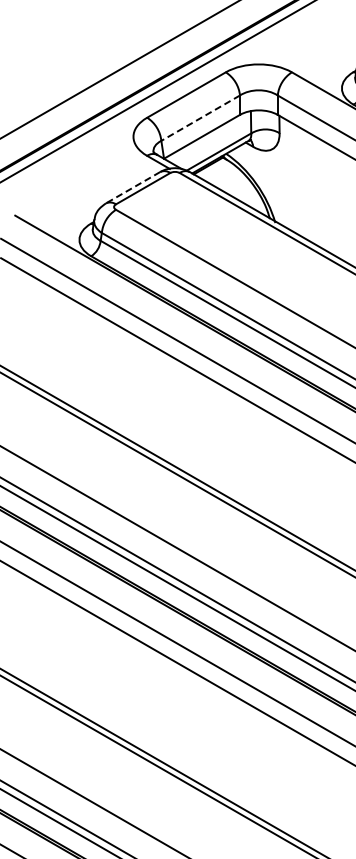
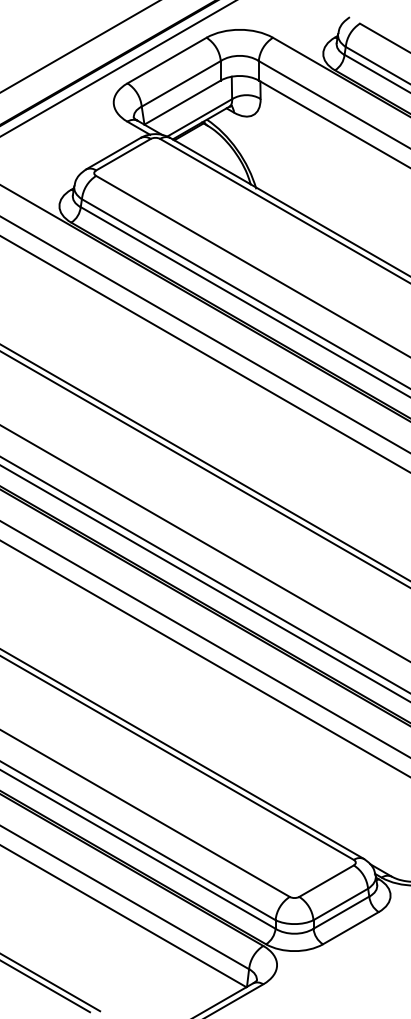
line: (200, 117) -> (181, 83), dashed -> solid
line: (133, 187) -> (113, 153), dashed -> solid

